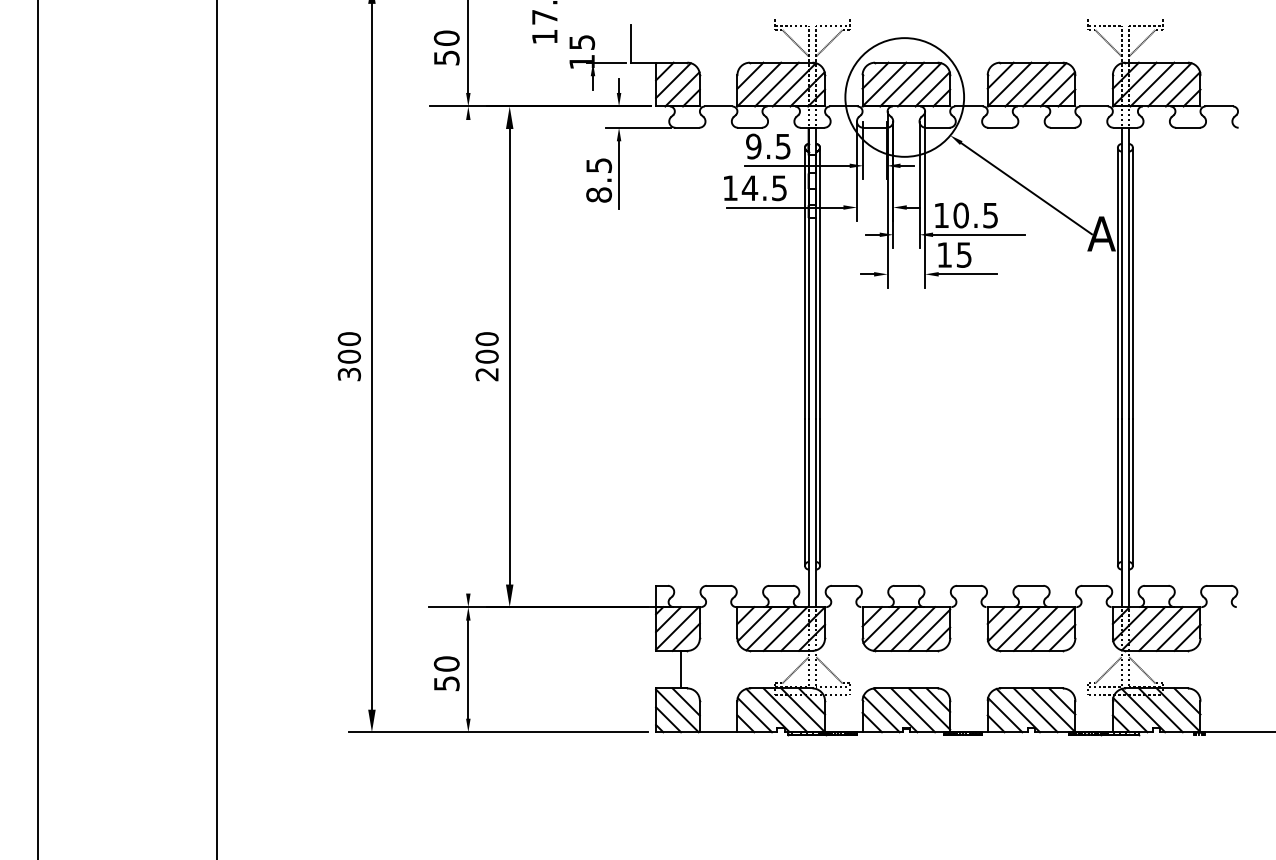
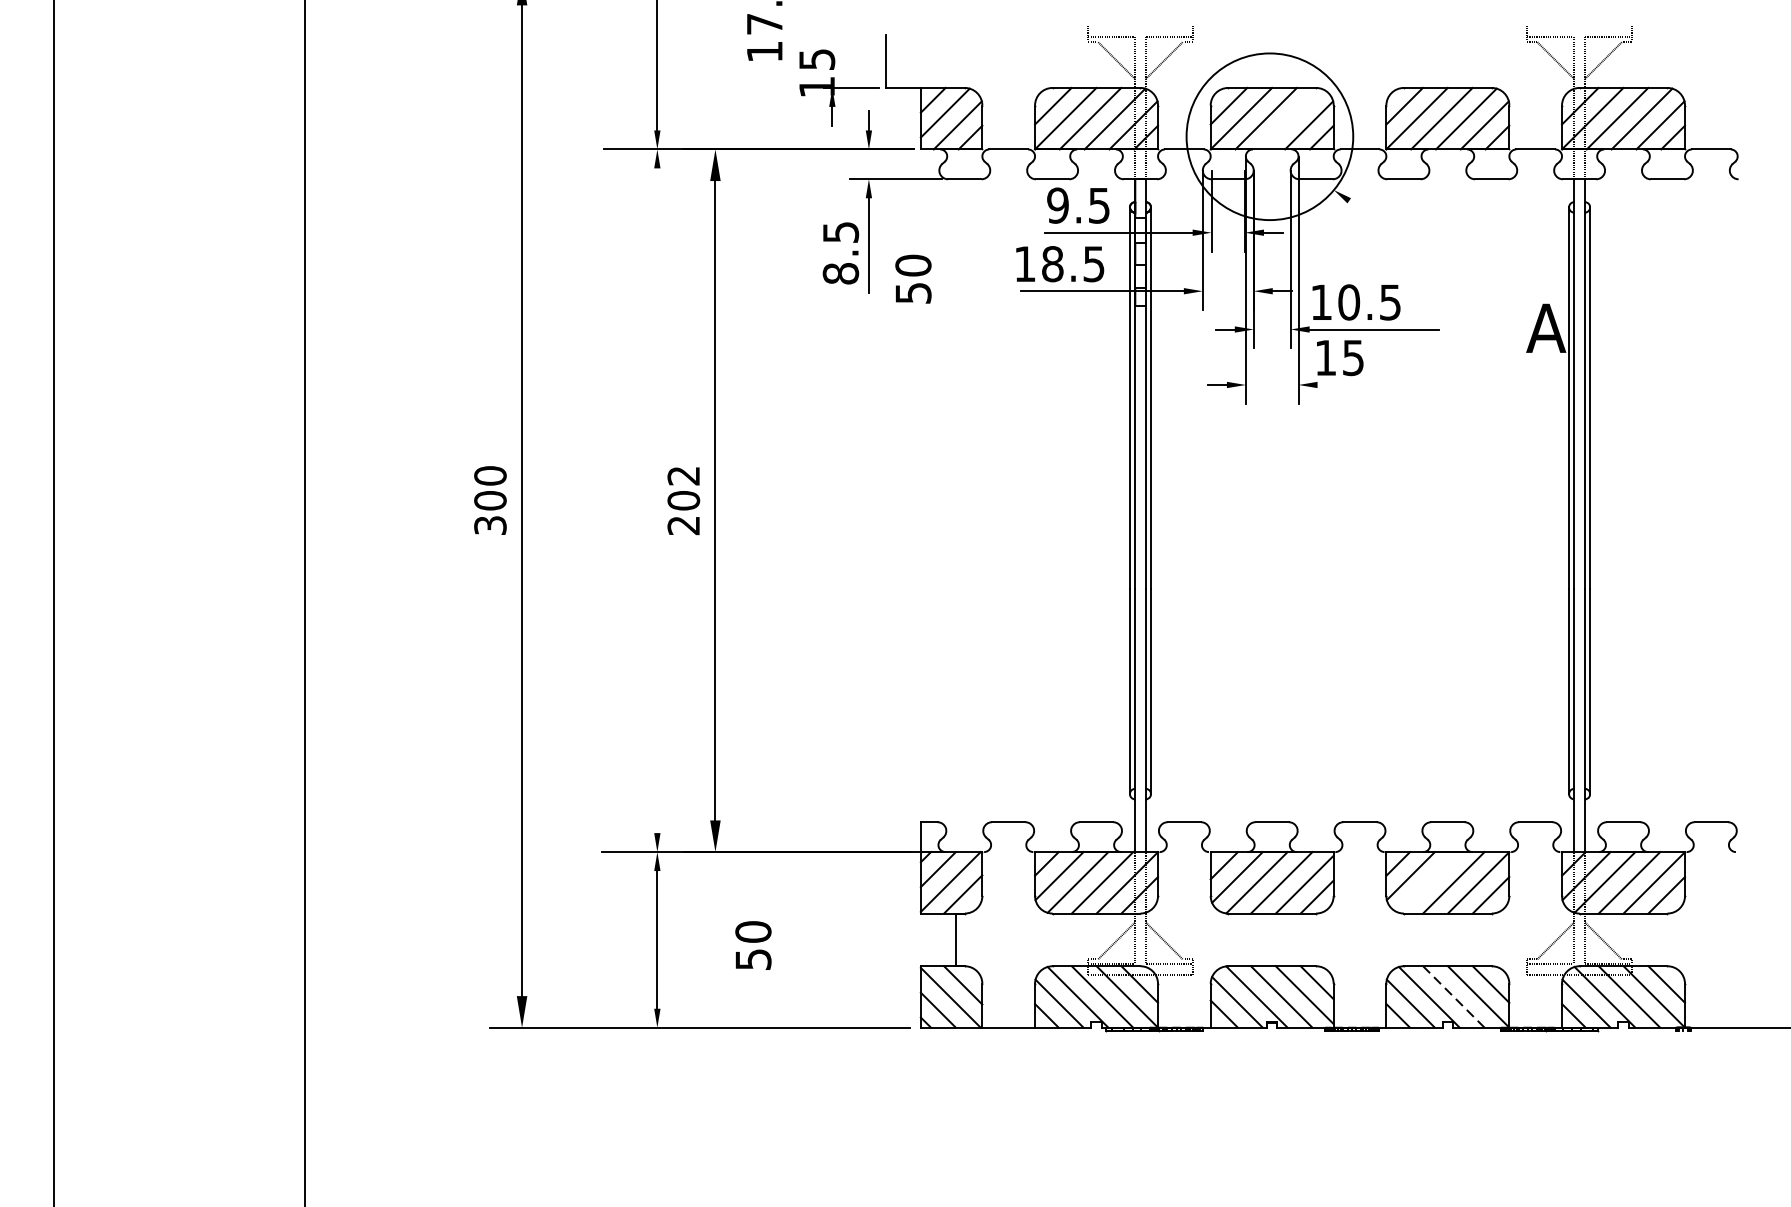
text: (446, 47) -> (913, 278), moved
line: (919, 84) -> (1290, 118), removed
text: (749, 188) -> (1052, 264), 14.5 -> 18.5
line: (1026, 188) -> (1440, 264), removed
line: (967, 274) -> (1357, 385), removed
text: (486, 339) -> (682, 476), 200 -> 202
line: (1018, 628) -> (1429, 882), removed
text: (446, 673) -> (753, 945), moved
line: (1035, 710) -> (1453, 997), solid -> dashed

